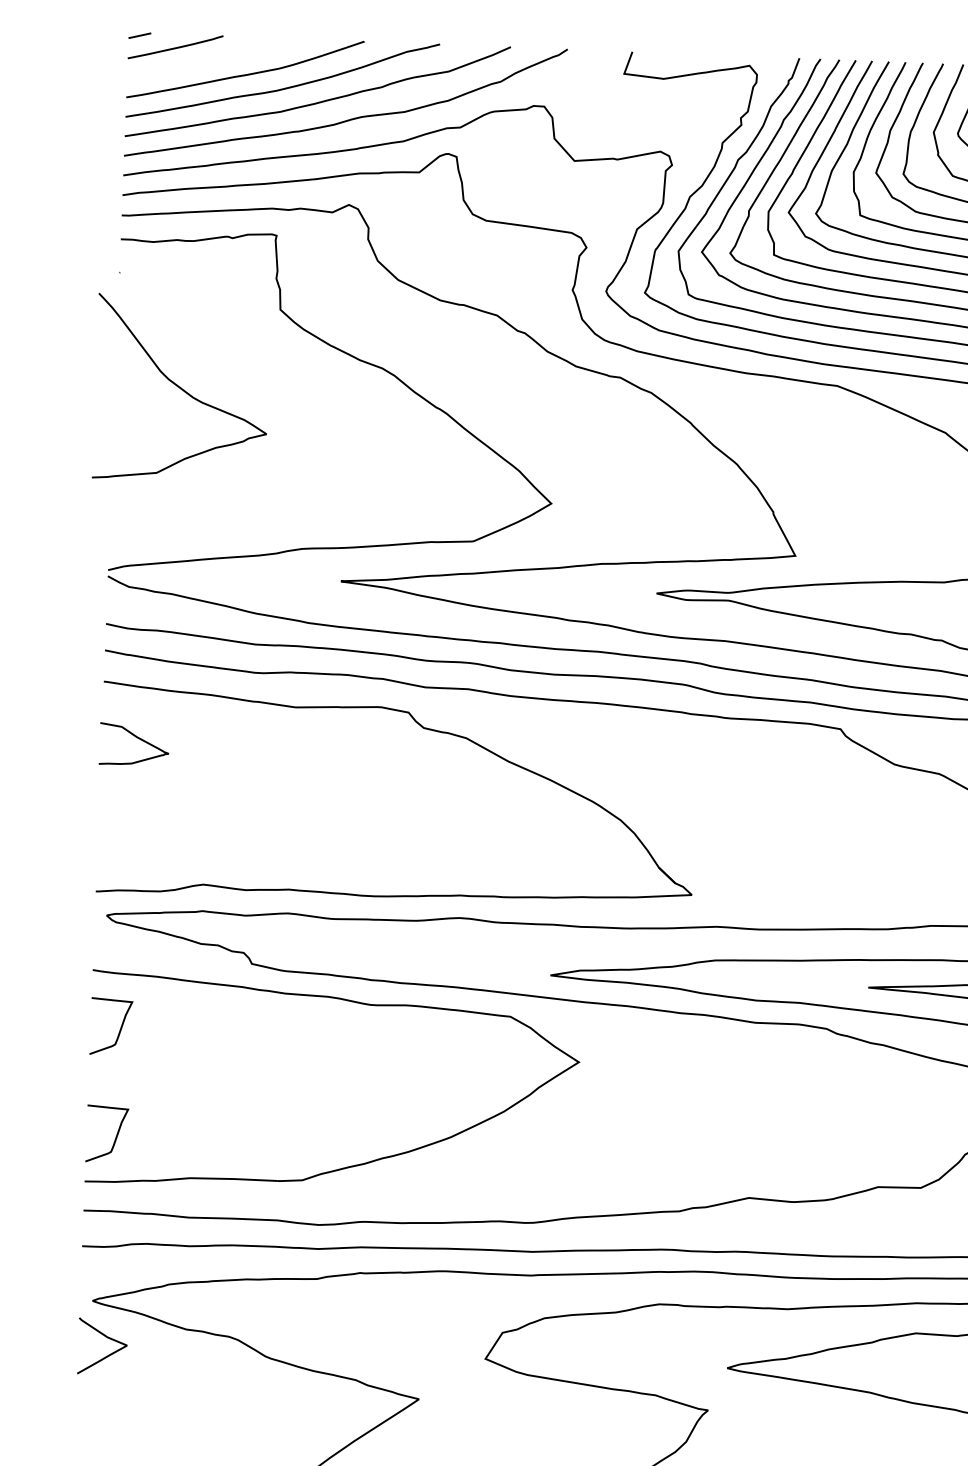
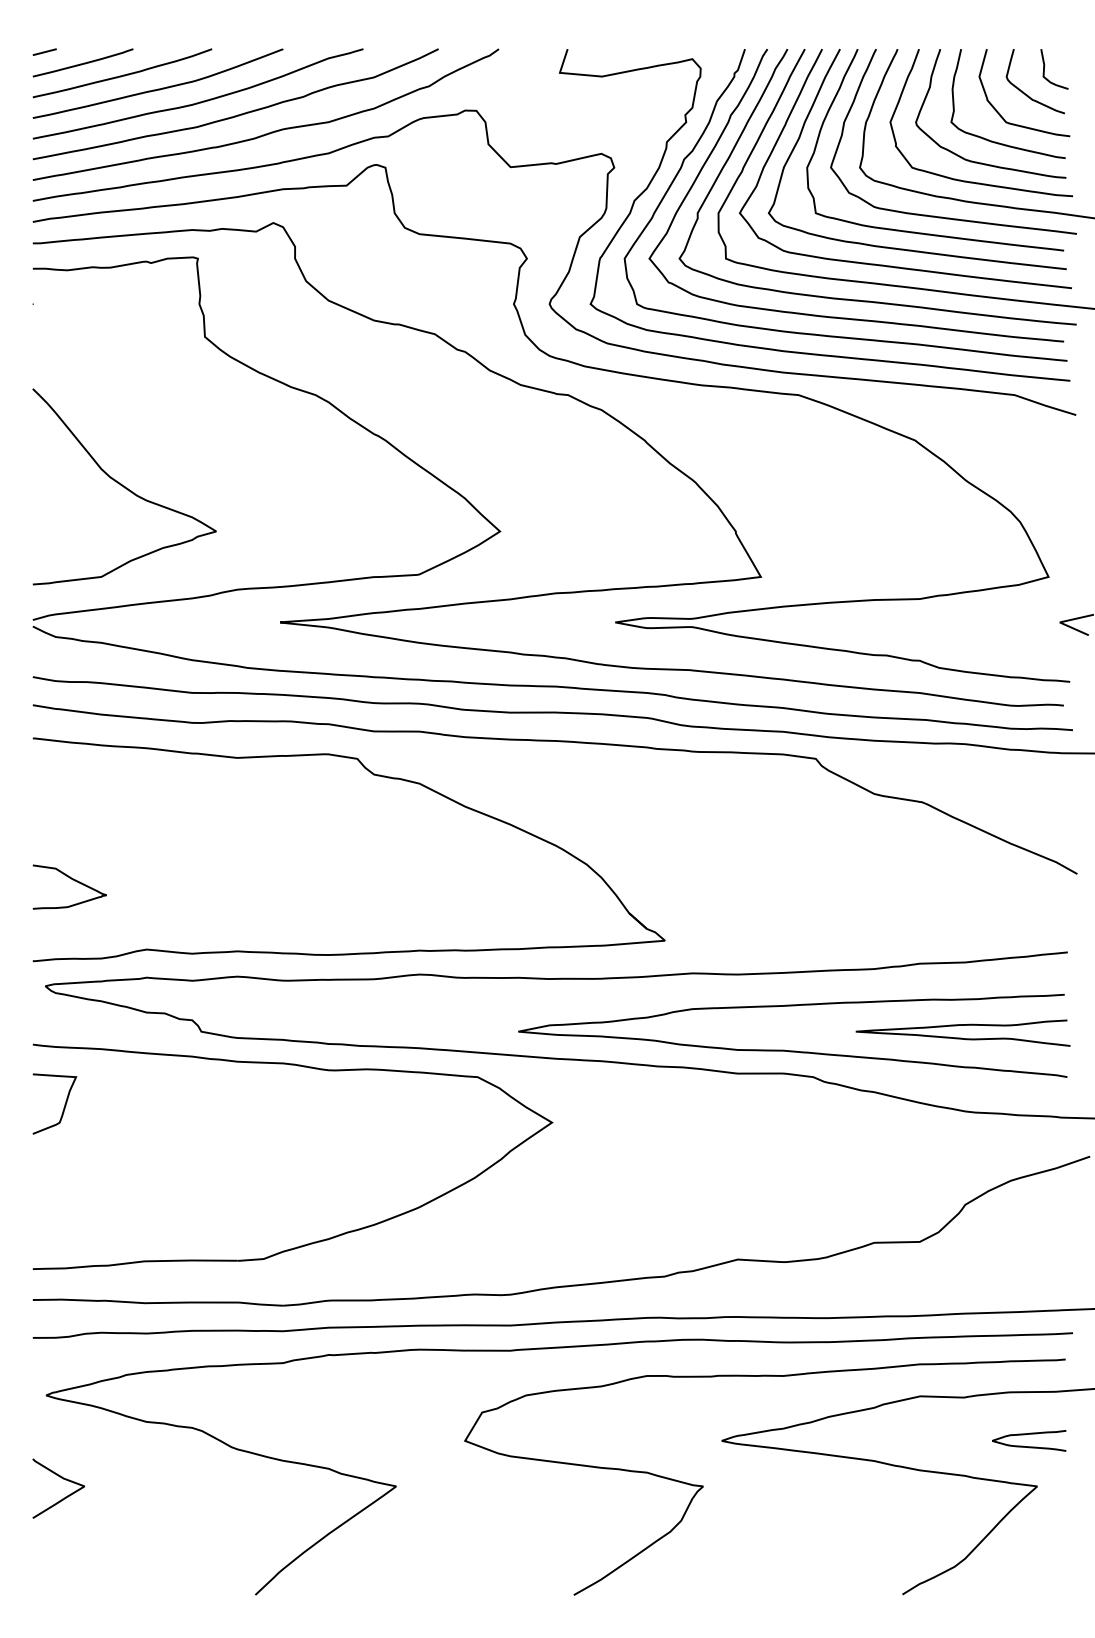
curve: (213, 59) -> (123, 74), added
curve: (181, 388) -> (124, 486), moved
curve: (137, 738) -> (72, 880), moved
curve: (115, 1137) -> (63, 1221), removed
curve: (107, 1338) -> (63, 1479), moved

